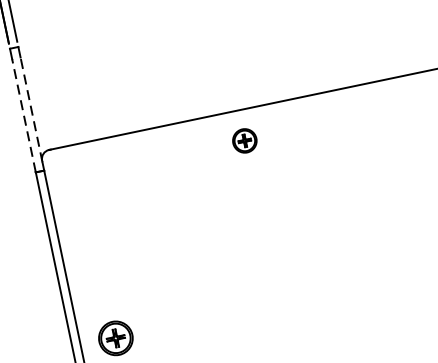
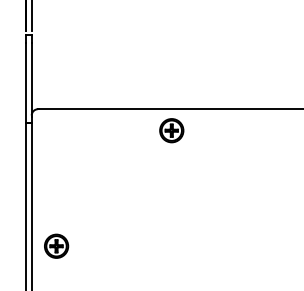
line: (31, 109) -> (31, 79), dashed -> solid
line: (23, 115) -> (25, 82), dashed -> solid
part: (244, 140) -> (171, 130), size x1.43

